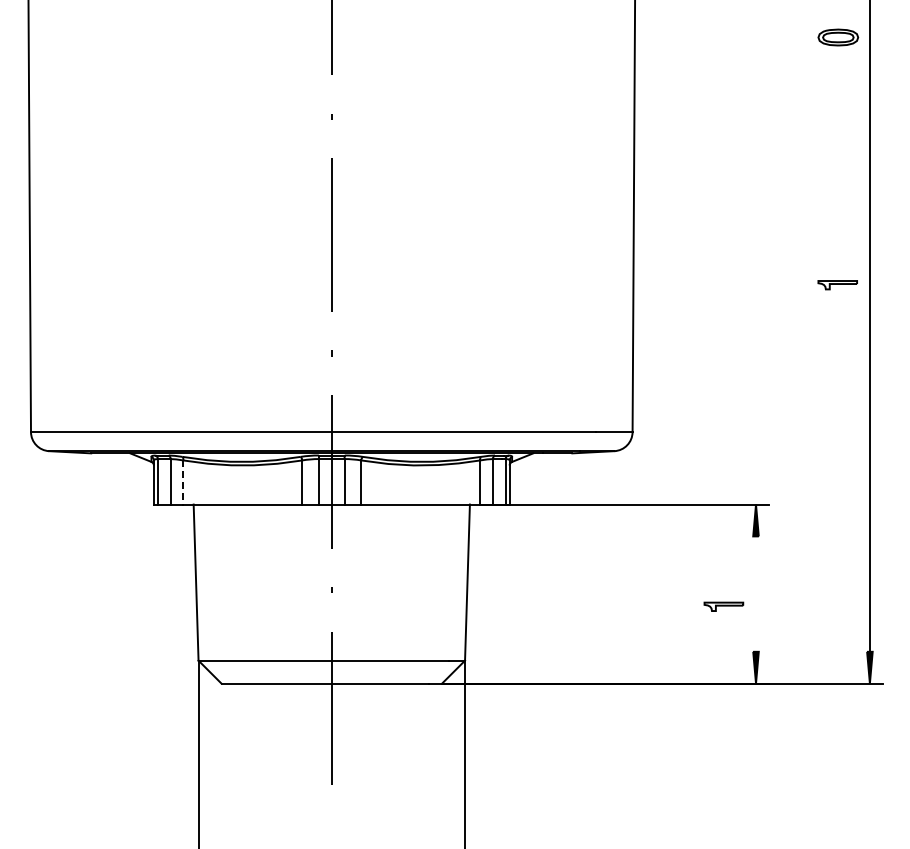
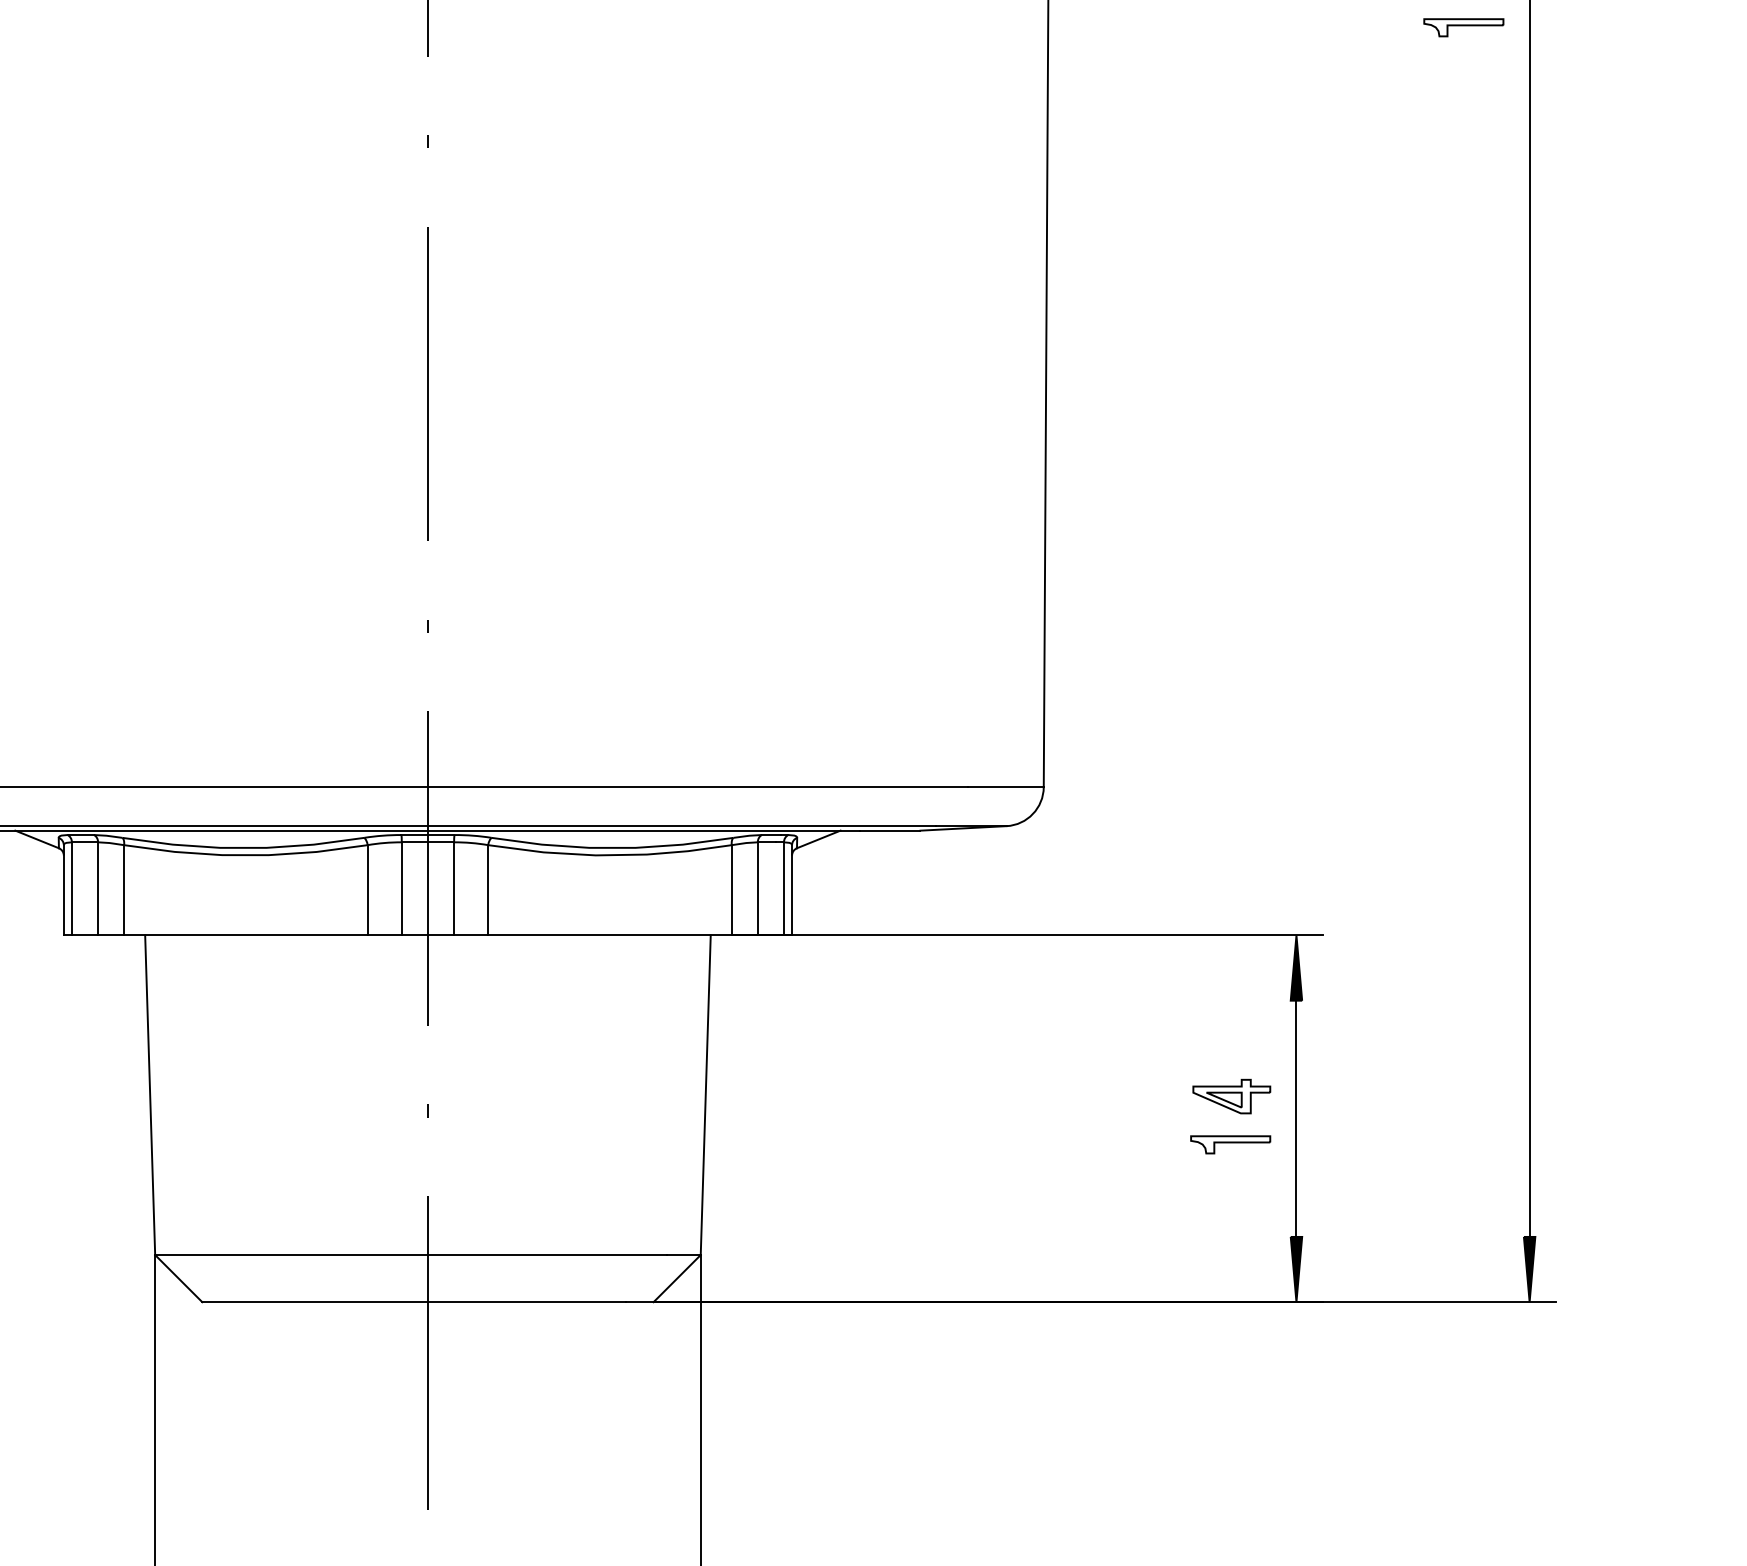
part: (837, 285) -> (1463, 28), moved
line: (183, 482) -> (124, 890), dashed -> solid
part: (724, 583) -> (1231, 1097), added
line: (756, 593) -> (1297, 1117), added

